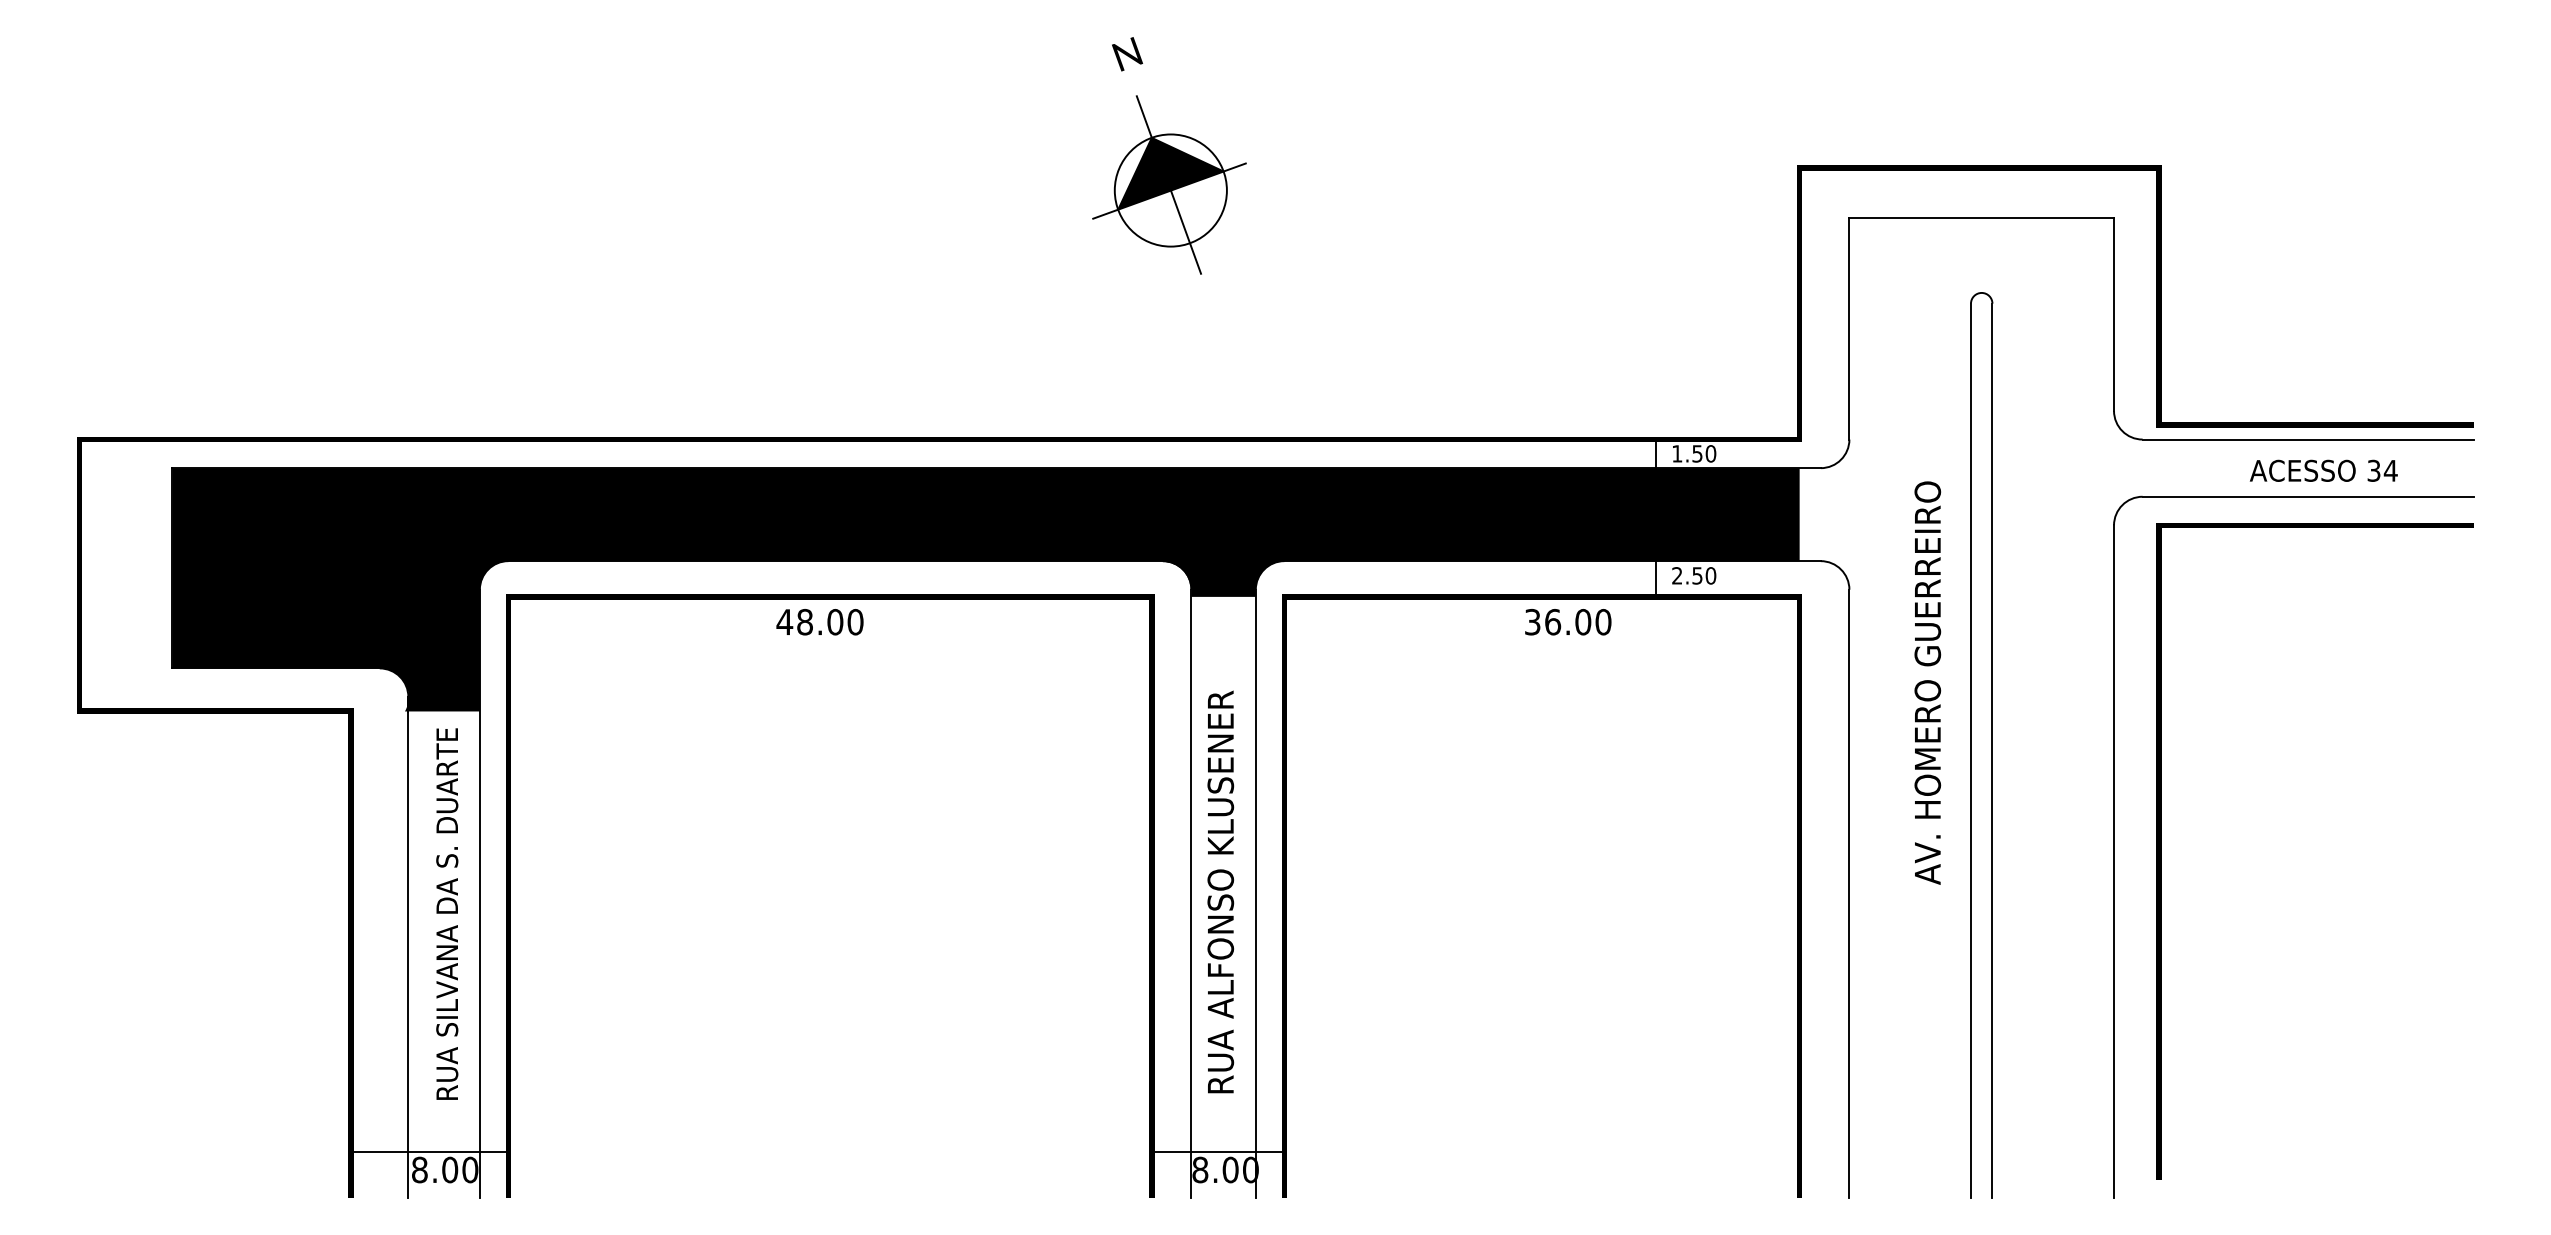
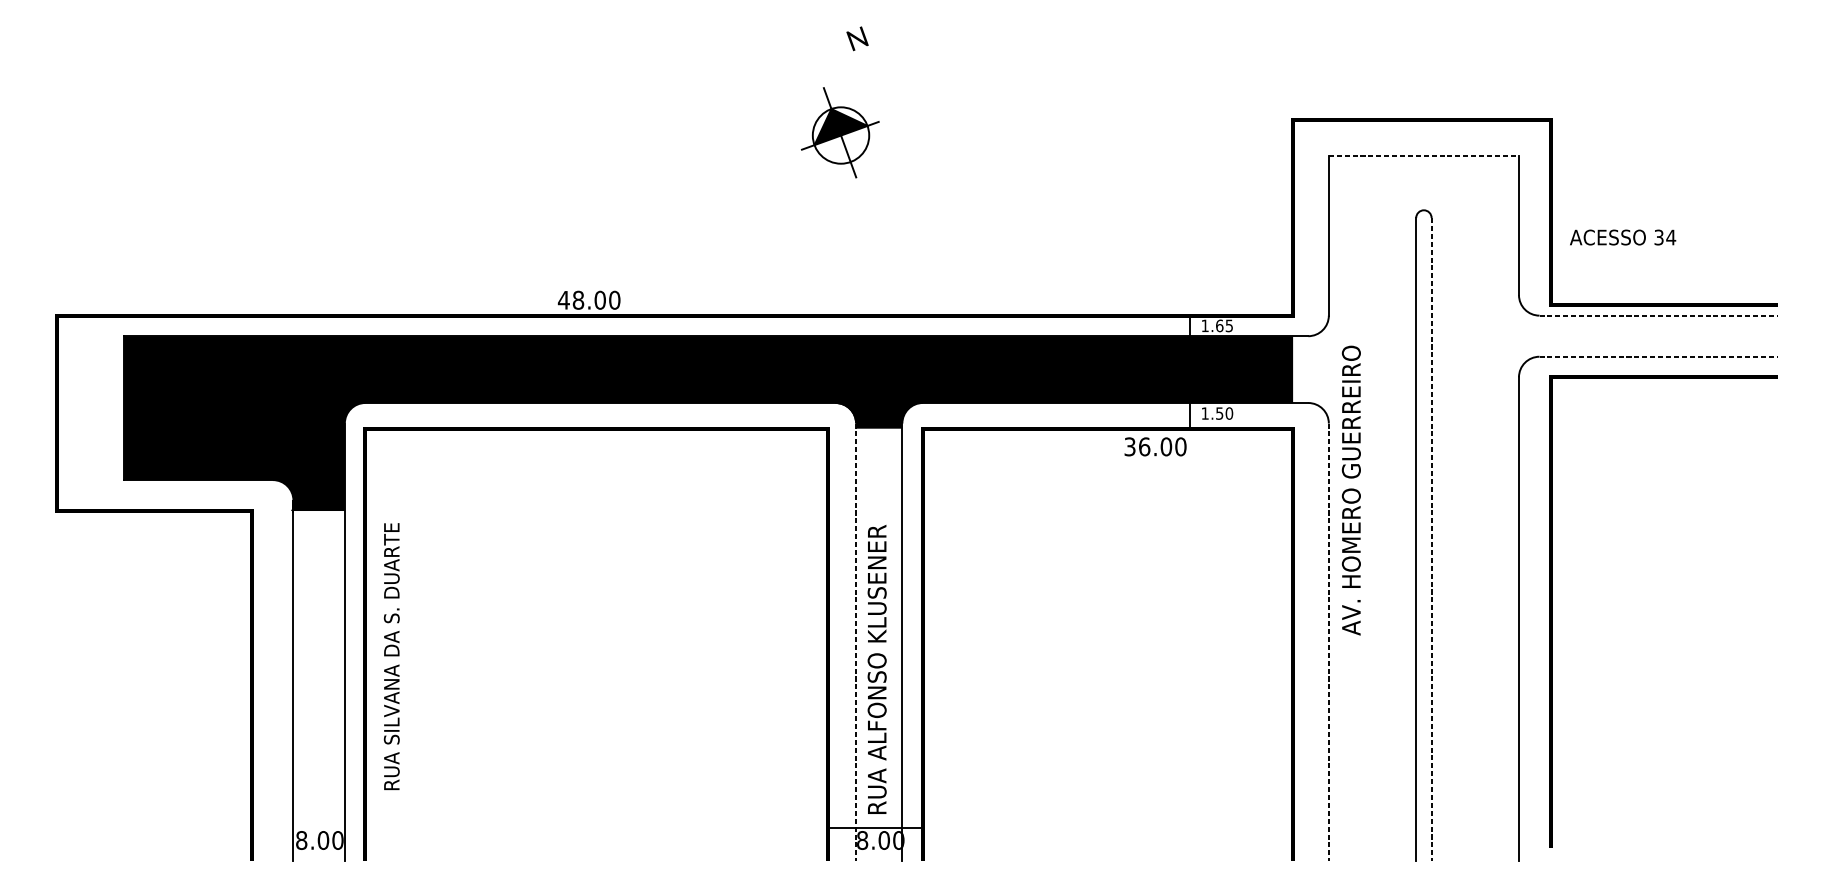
text: (1127, 54) -> (857, 38), moved
part: (1169, 184) -> (840, 132), size x0.7
line: (1982, 217) -> (1424, 156), solid -> dashed
line: (2308, 439) -> (1658, 315), solid -> dashed
text: (1704, 453) -> (1224, 325), 1.50 -> 1.65
text: (2323, 470) -> (1622, 237), moved
line: (2308, 496) -> (1658, 356), solid -> dashed
text: (1677, 575) -> (1205, 413), 2.50 -> 1.50
text: (819, 622) -> (588, 300), moved
text: (1568, 622) -> (1155, 447), moved
text: (1927, 682) -> (1351, 490), moved
line: (1992, 751) -> (1431, 539), solid -> dashed
text: (1220, 891) -> (876, 669), moved
line: (1191, 894) -> (856, 642), solid -> dashed
line: (1849, 894) -> (1328, 642), solid -> dashed
text: (447, 913) -> (391, 656), moved
line: (429, 1152) -> (308, 827), removed

